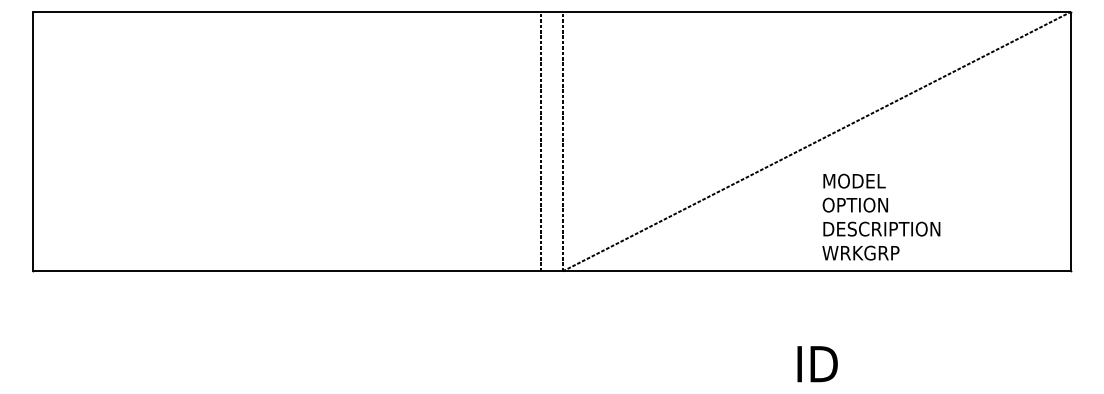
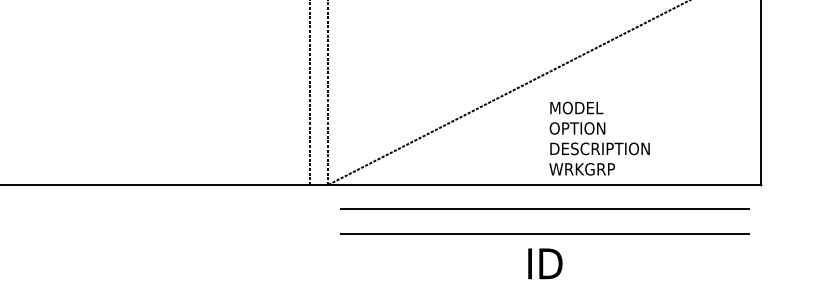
line: (816, 300) -> (544, 209), added
line: (816, 329) -> (544, 234), added

